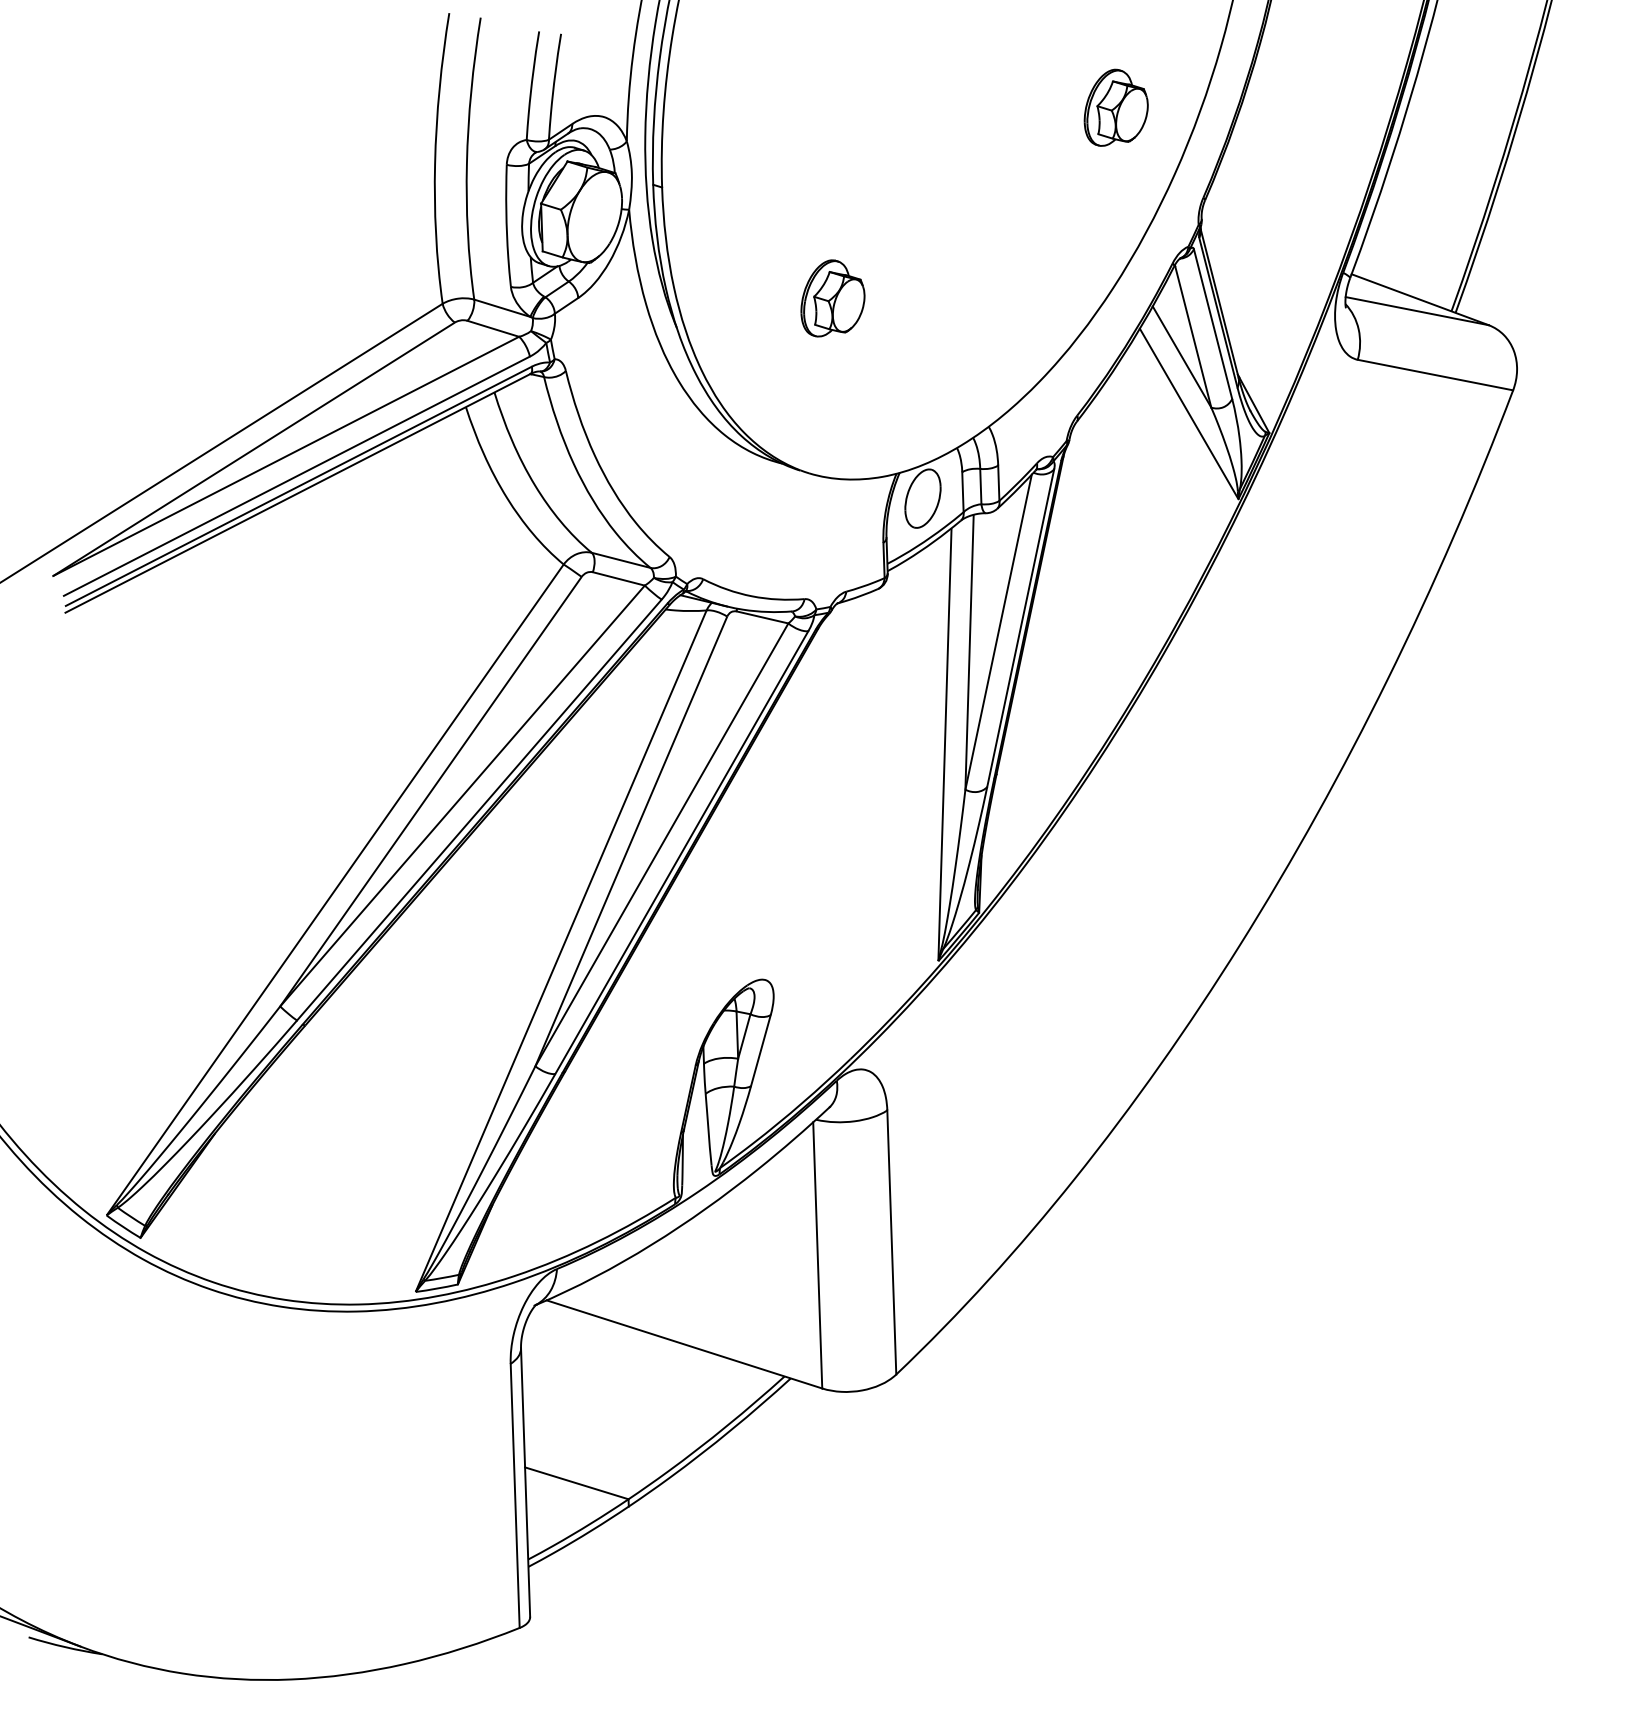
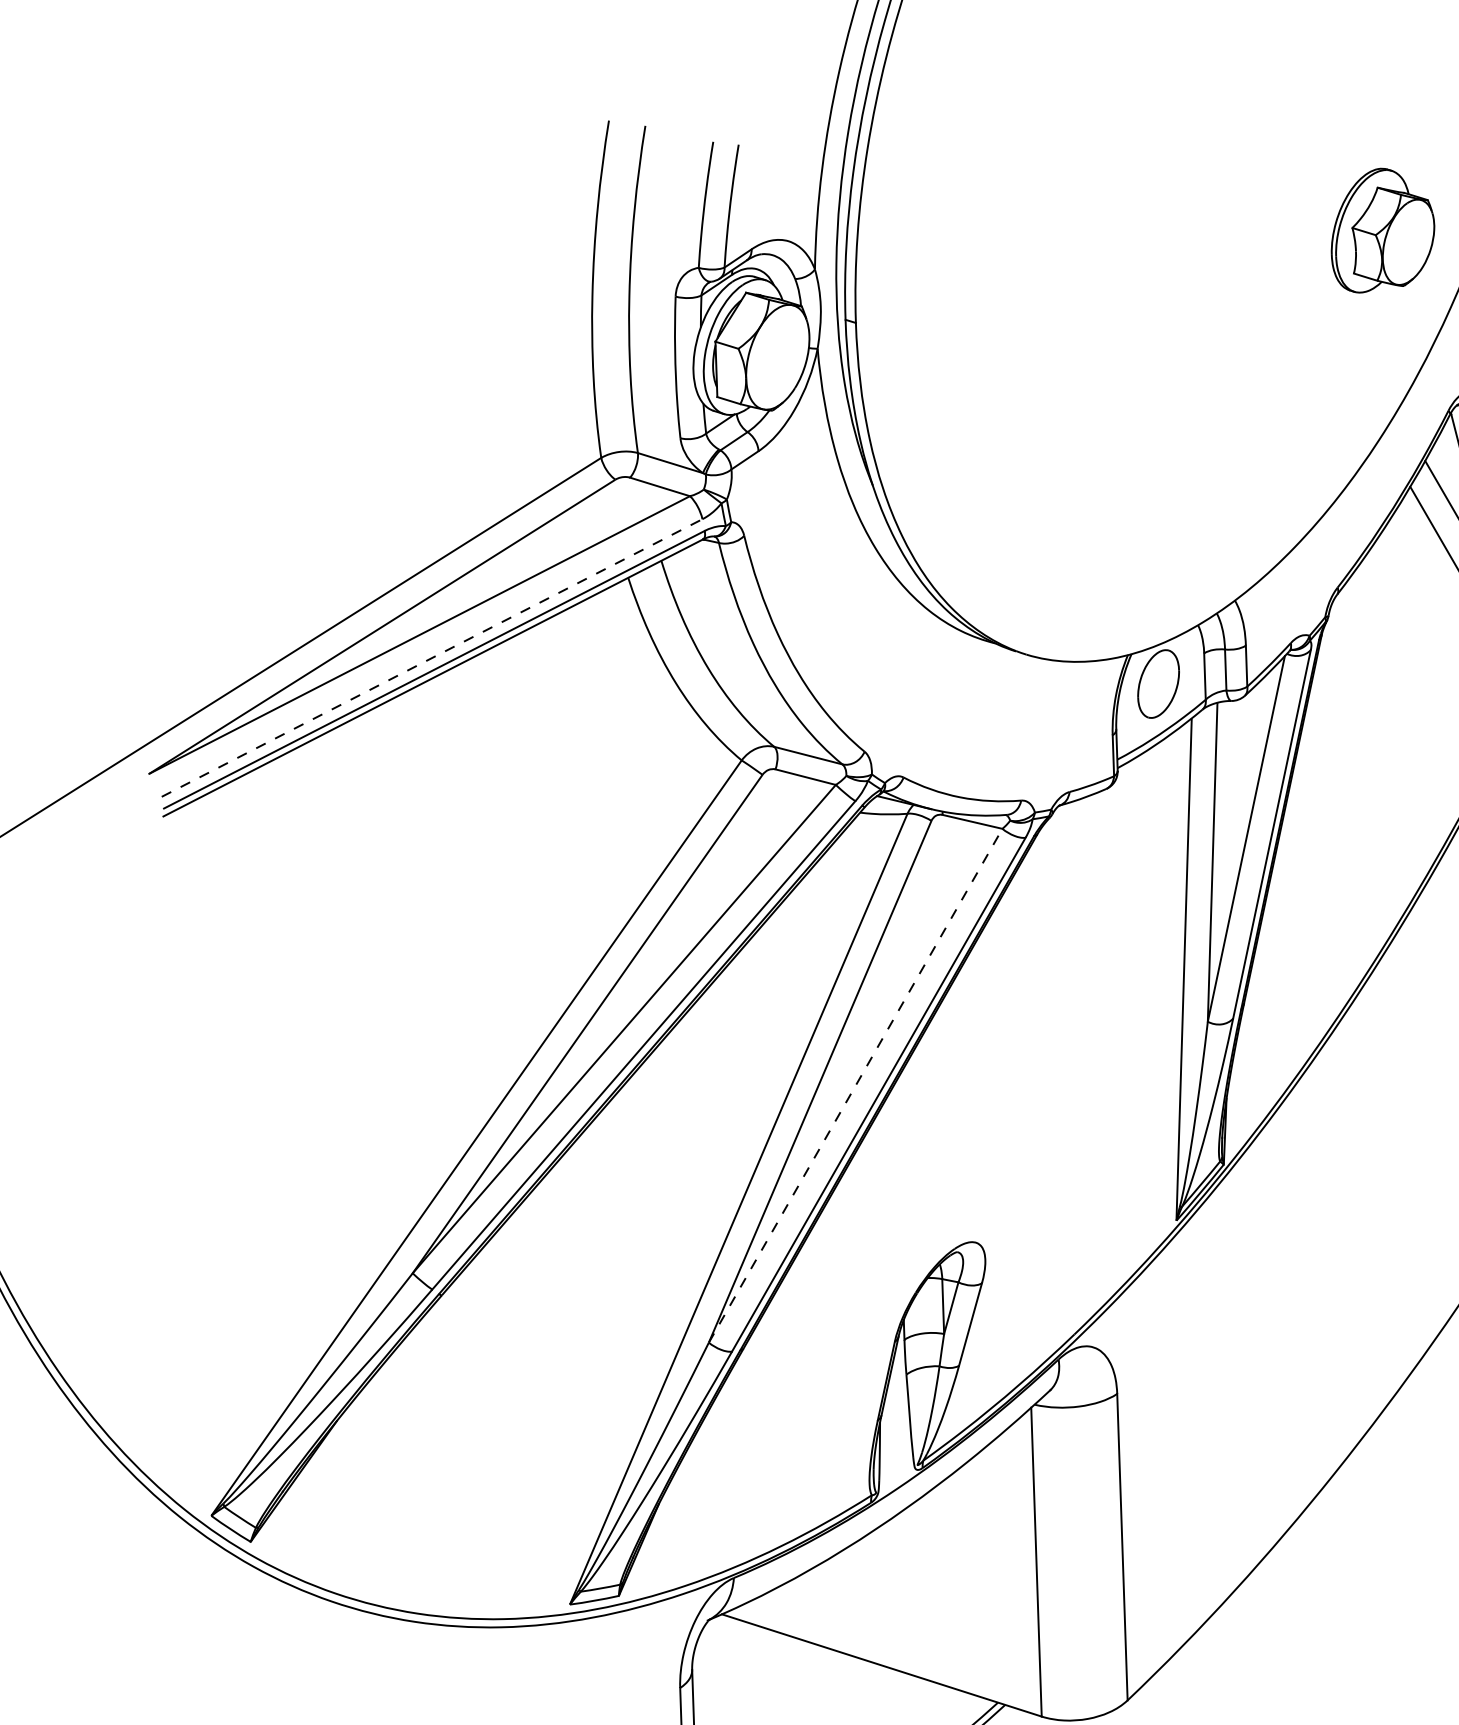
part: (1115, 107) -> (1382, 230), size x1.4
part: (832, 298) -> (1053, 451), removed
line: (296, 476) -> (431, 658), solid -> dashed
line: (661, 844) -> (855, 1085), solid -> dashed

